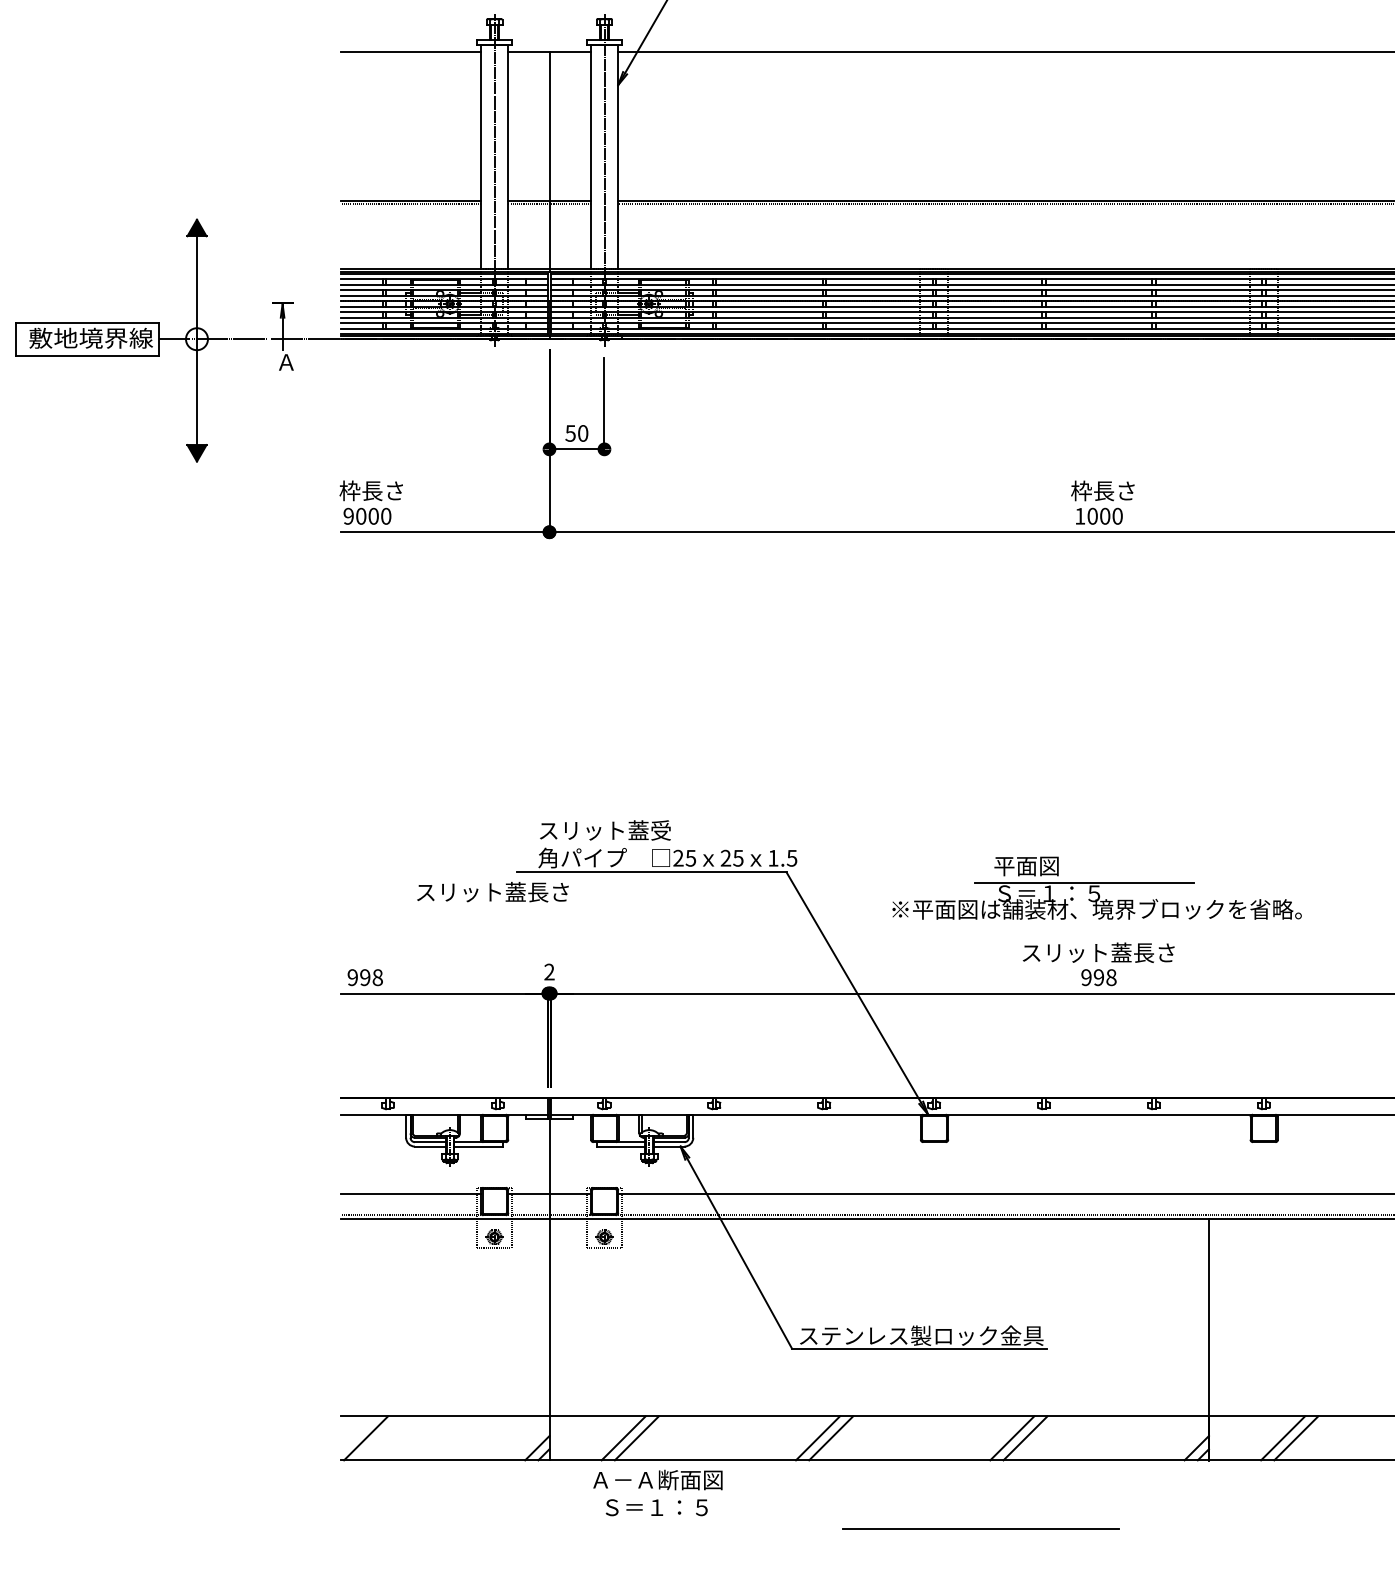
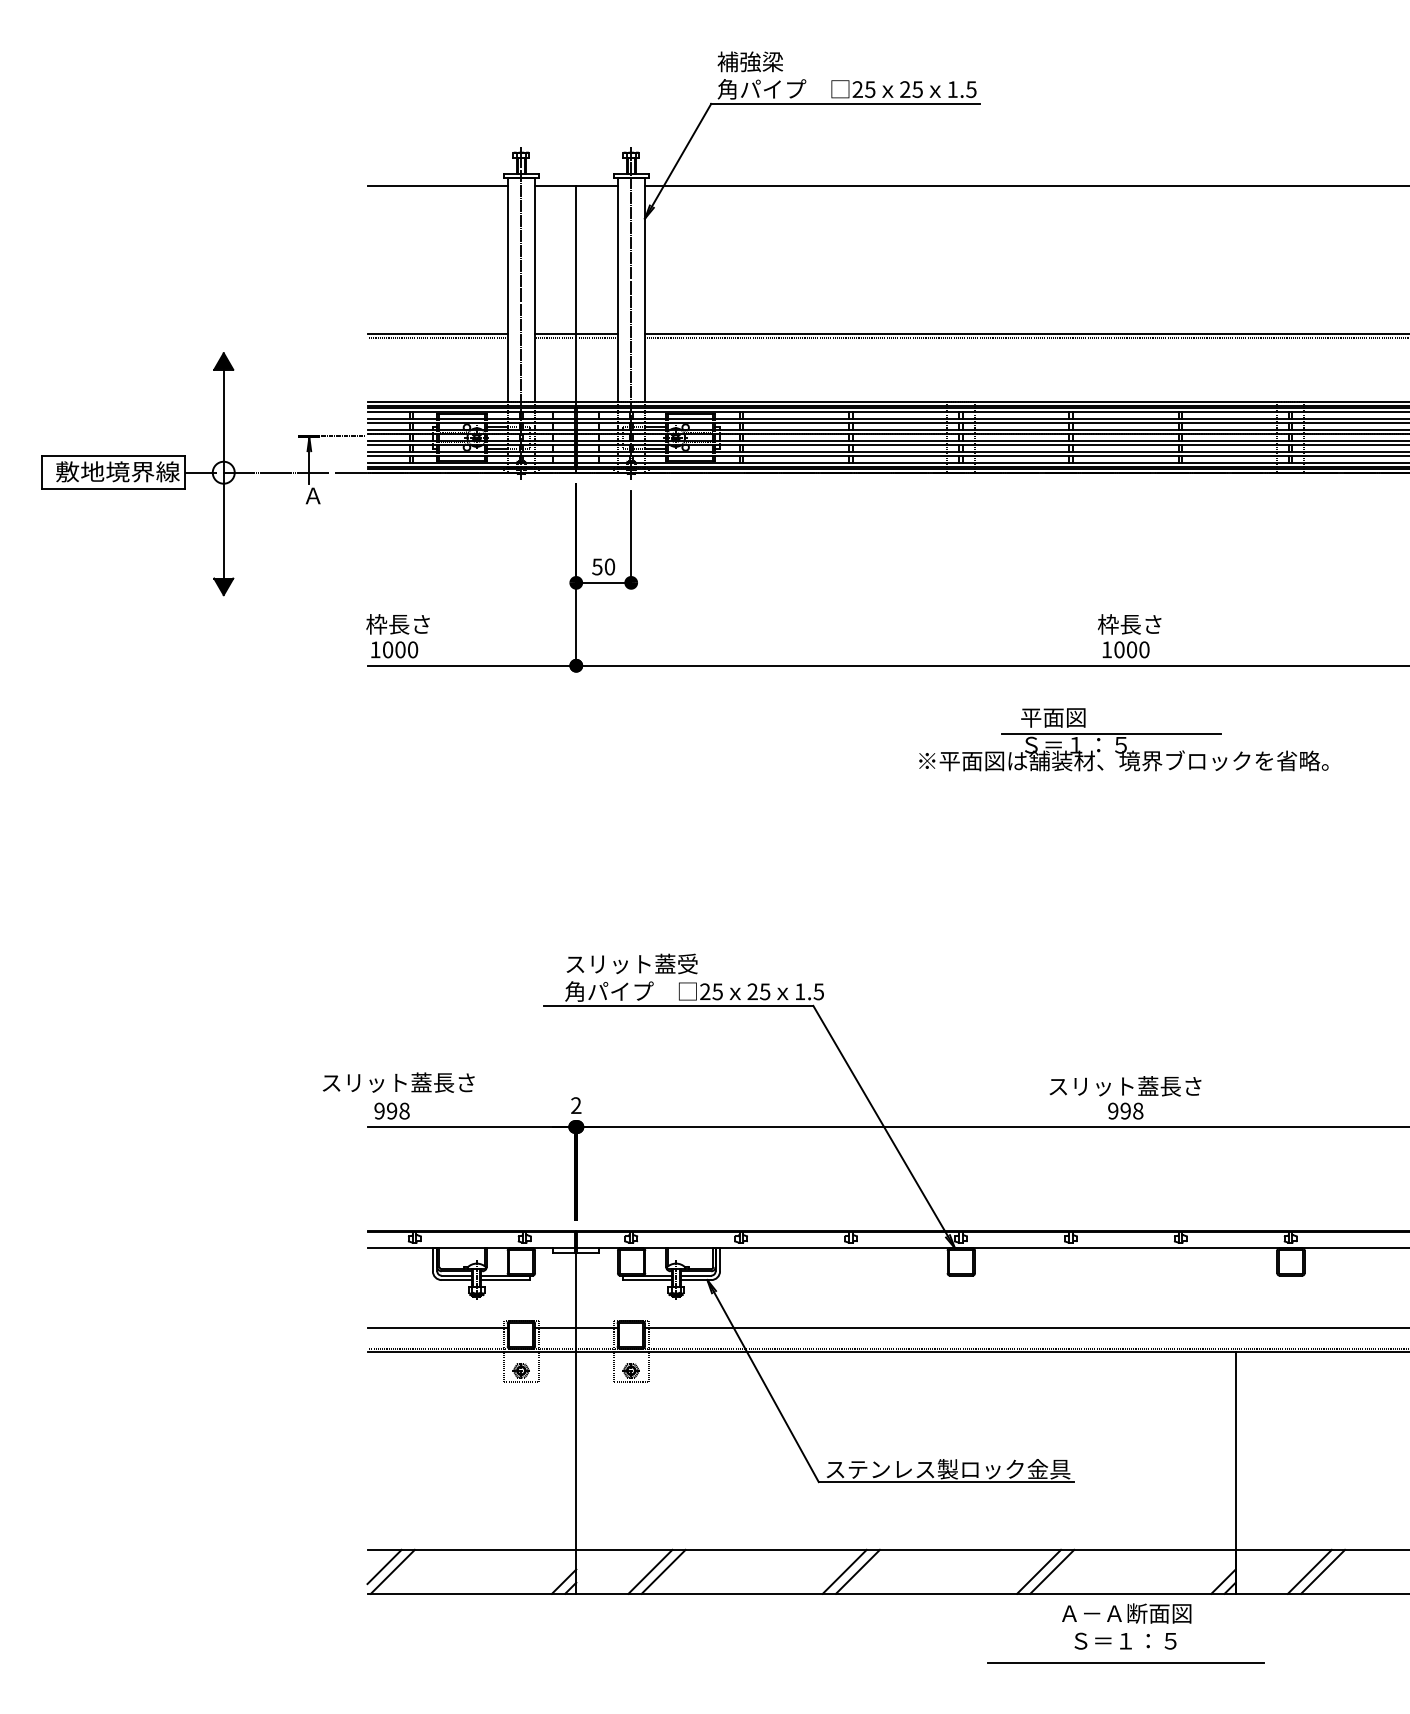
line: (316, 302) -> (343, 436), added
text: (348, 515) -> (375, 649), 9000 -> 1000
part: (1096, 887) -> (1123, 739), moved
text: (492, 891) -> (398, 1082), moved
line: (357, 1432) -> (384, 1566), added
text: (657, 1492) -> (1126, 1626), moved
line: (980, 1528) -> (1125, 1662), moved

